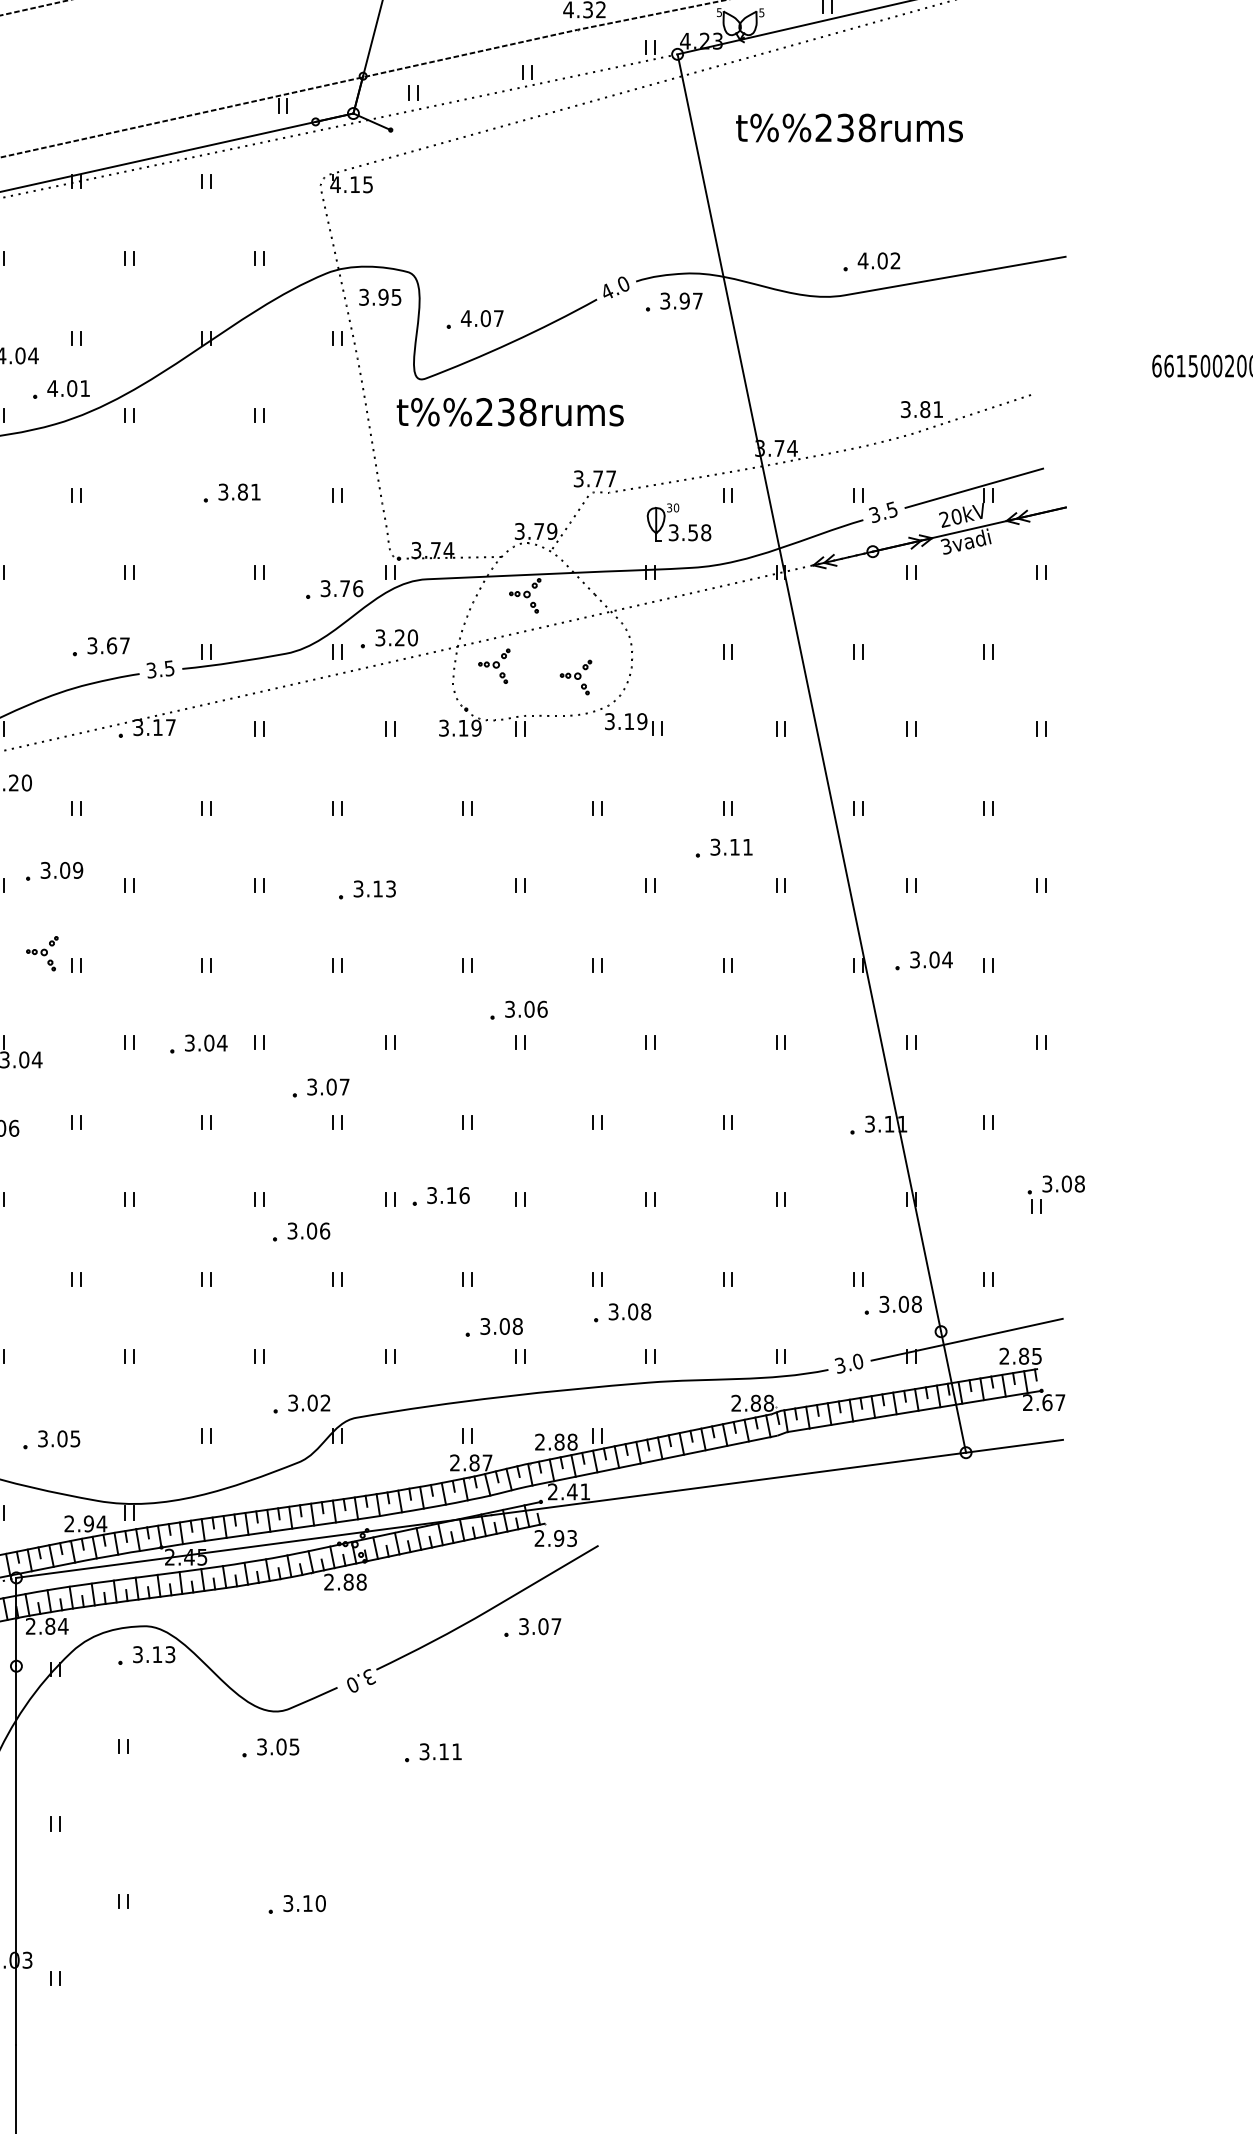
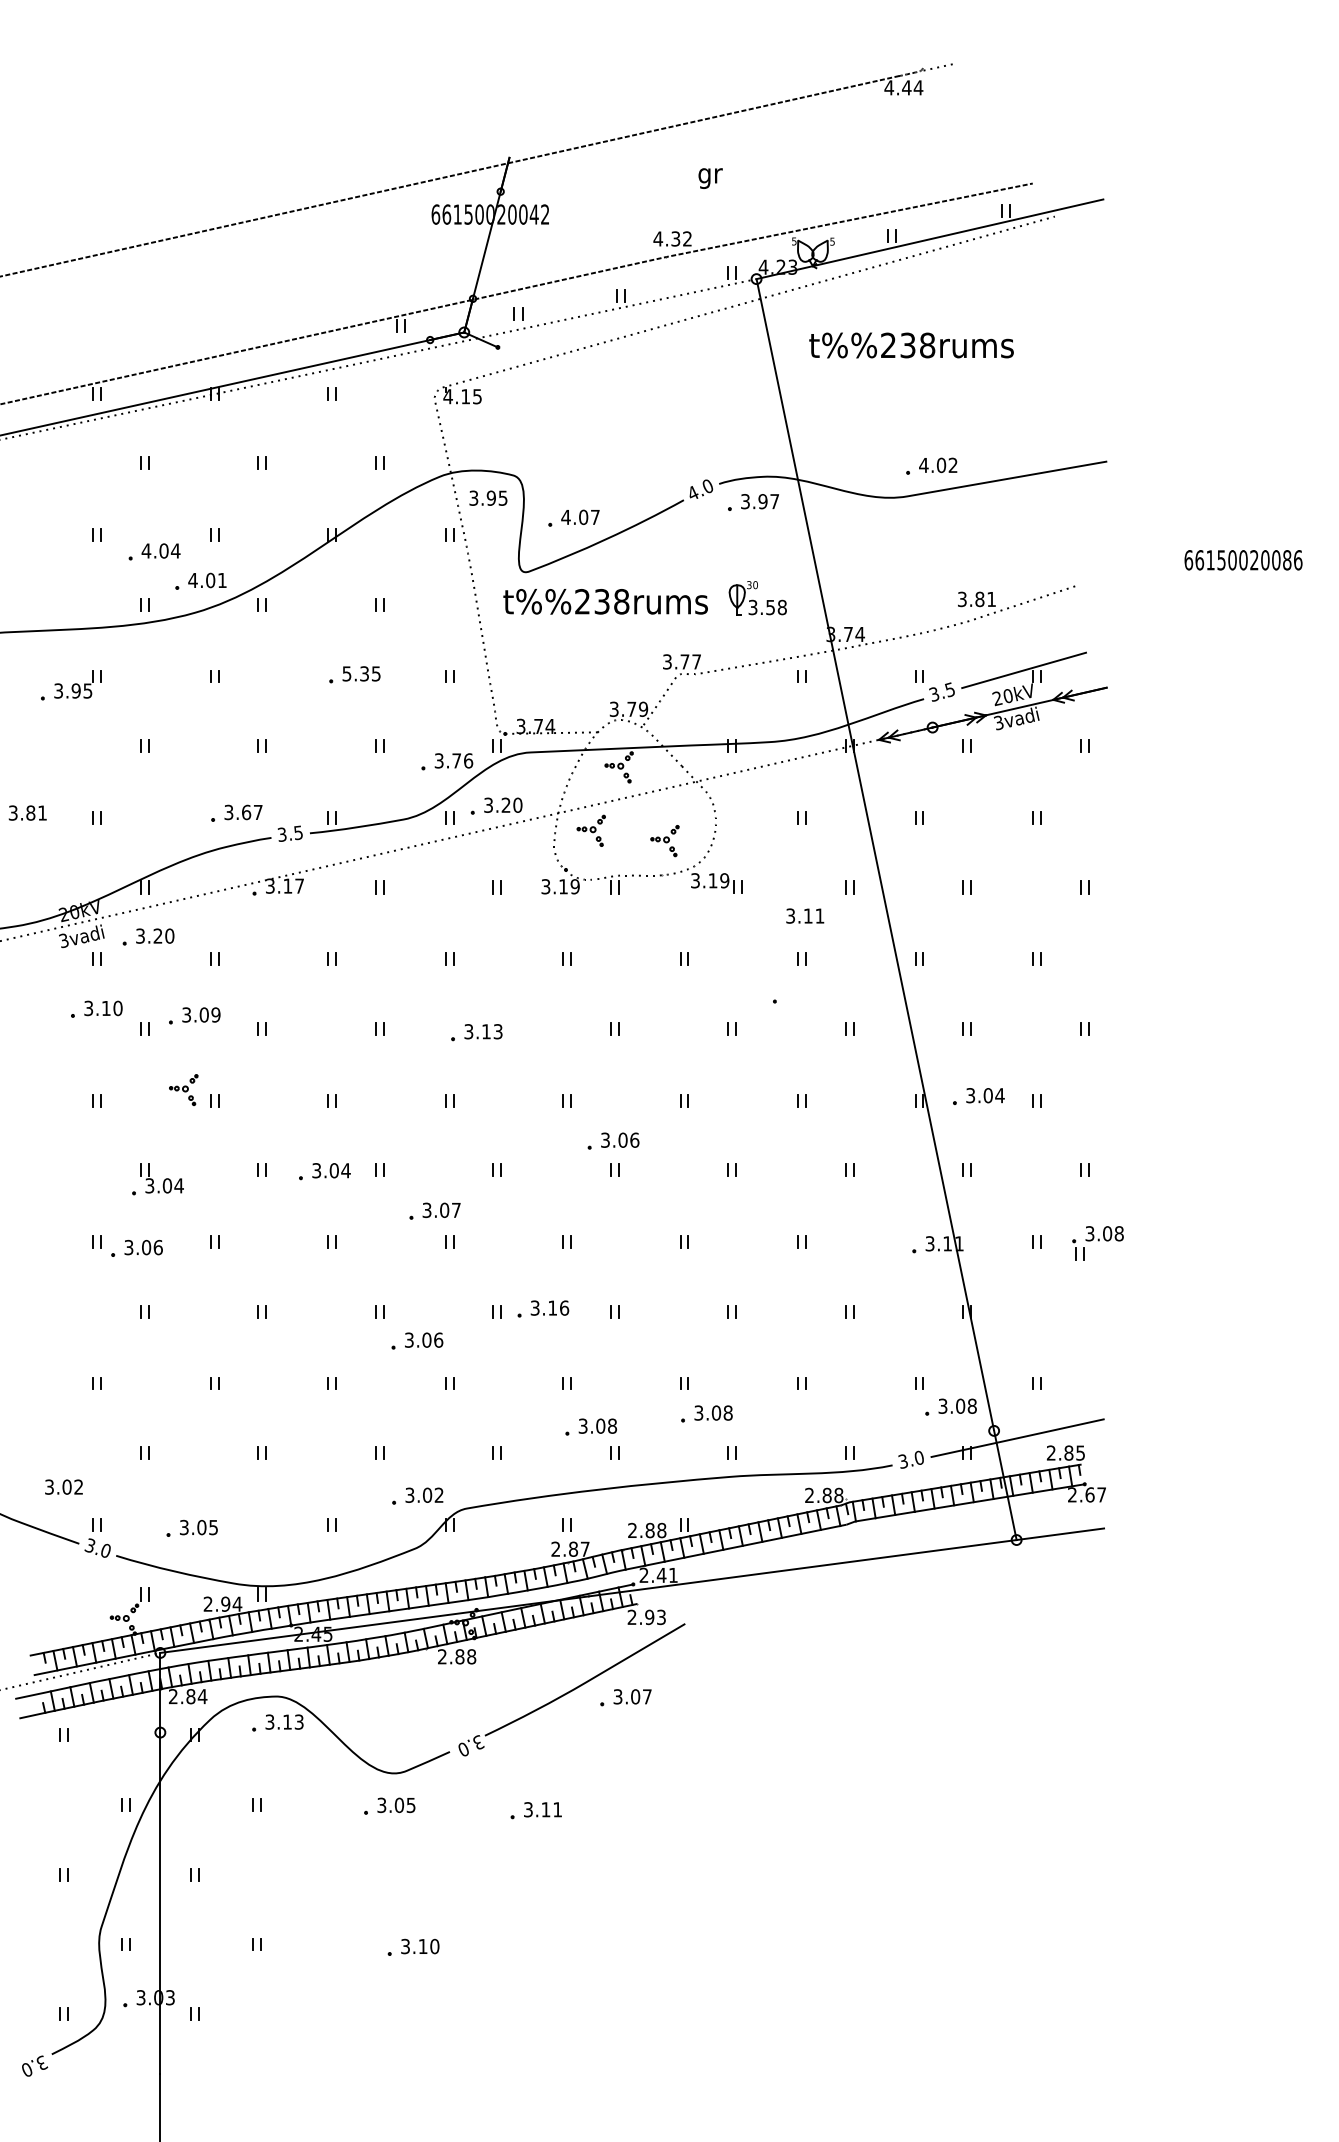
text: (239, 491) -> (361, 673), 3.81 -> 5.35
part: (678, 522) -> (757, 598), moved
text: (731, 846) -> (805, 915), moved
part: (1055, 1194) -> (1097, 1243), moved

